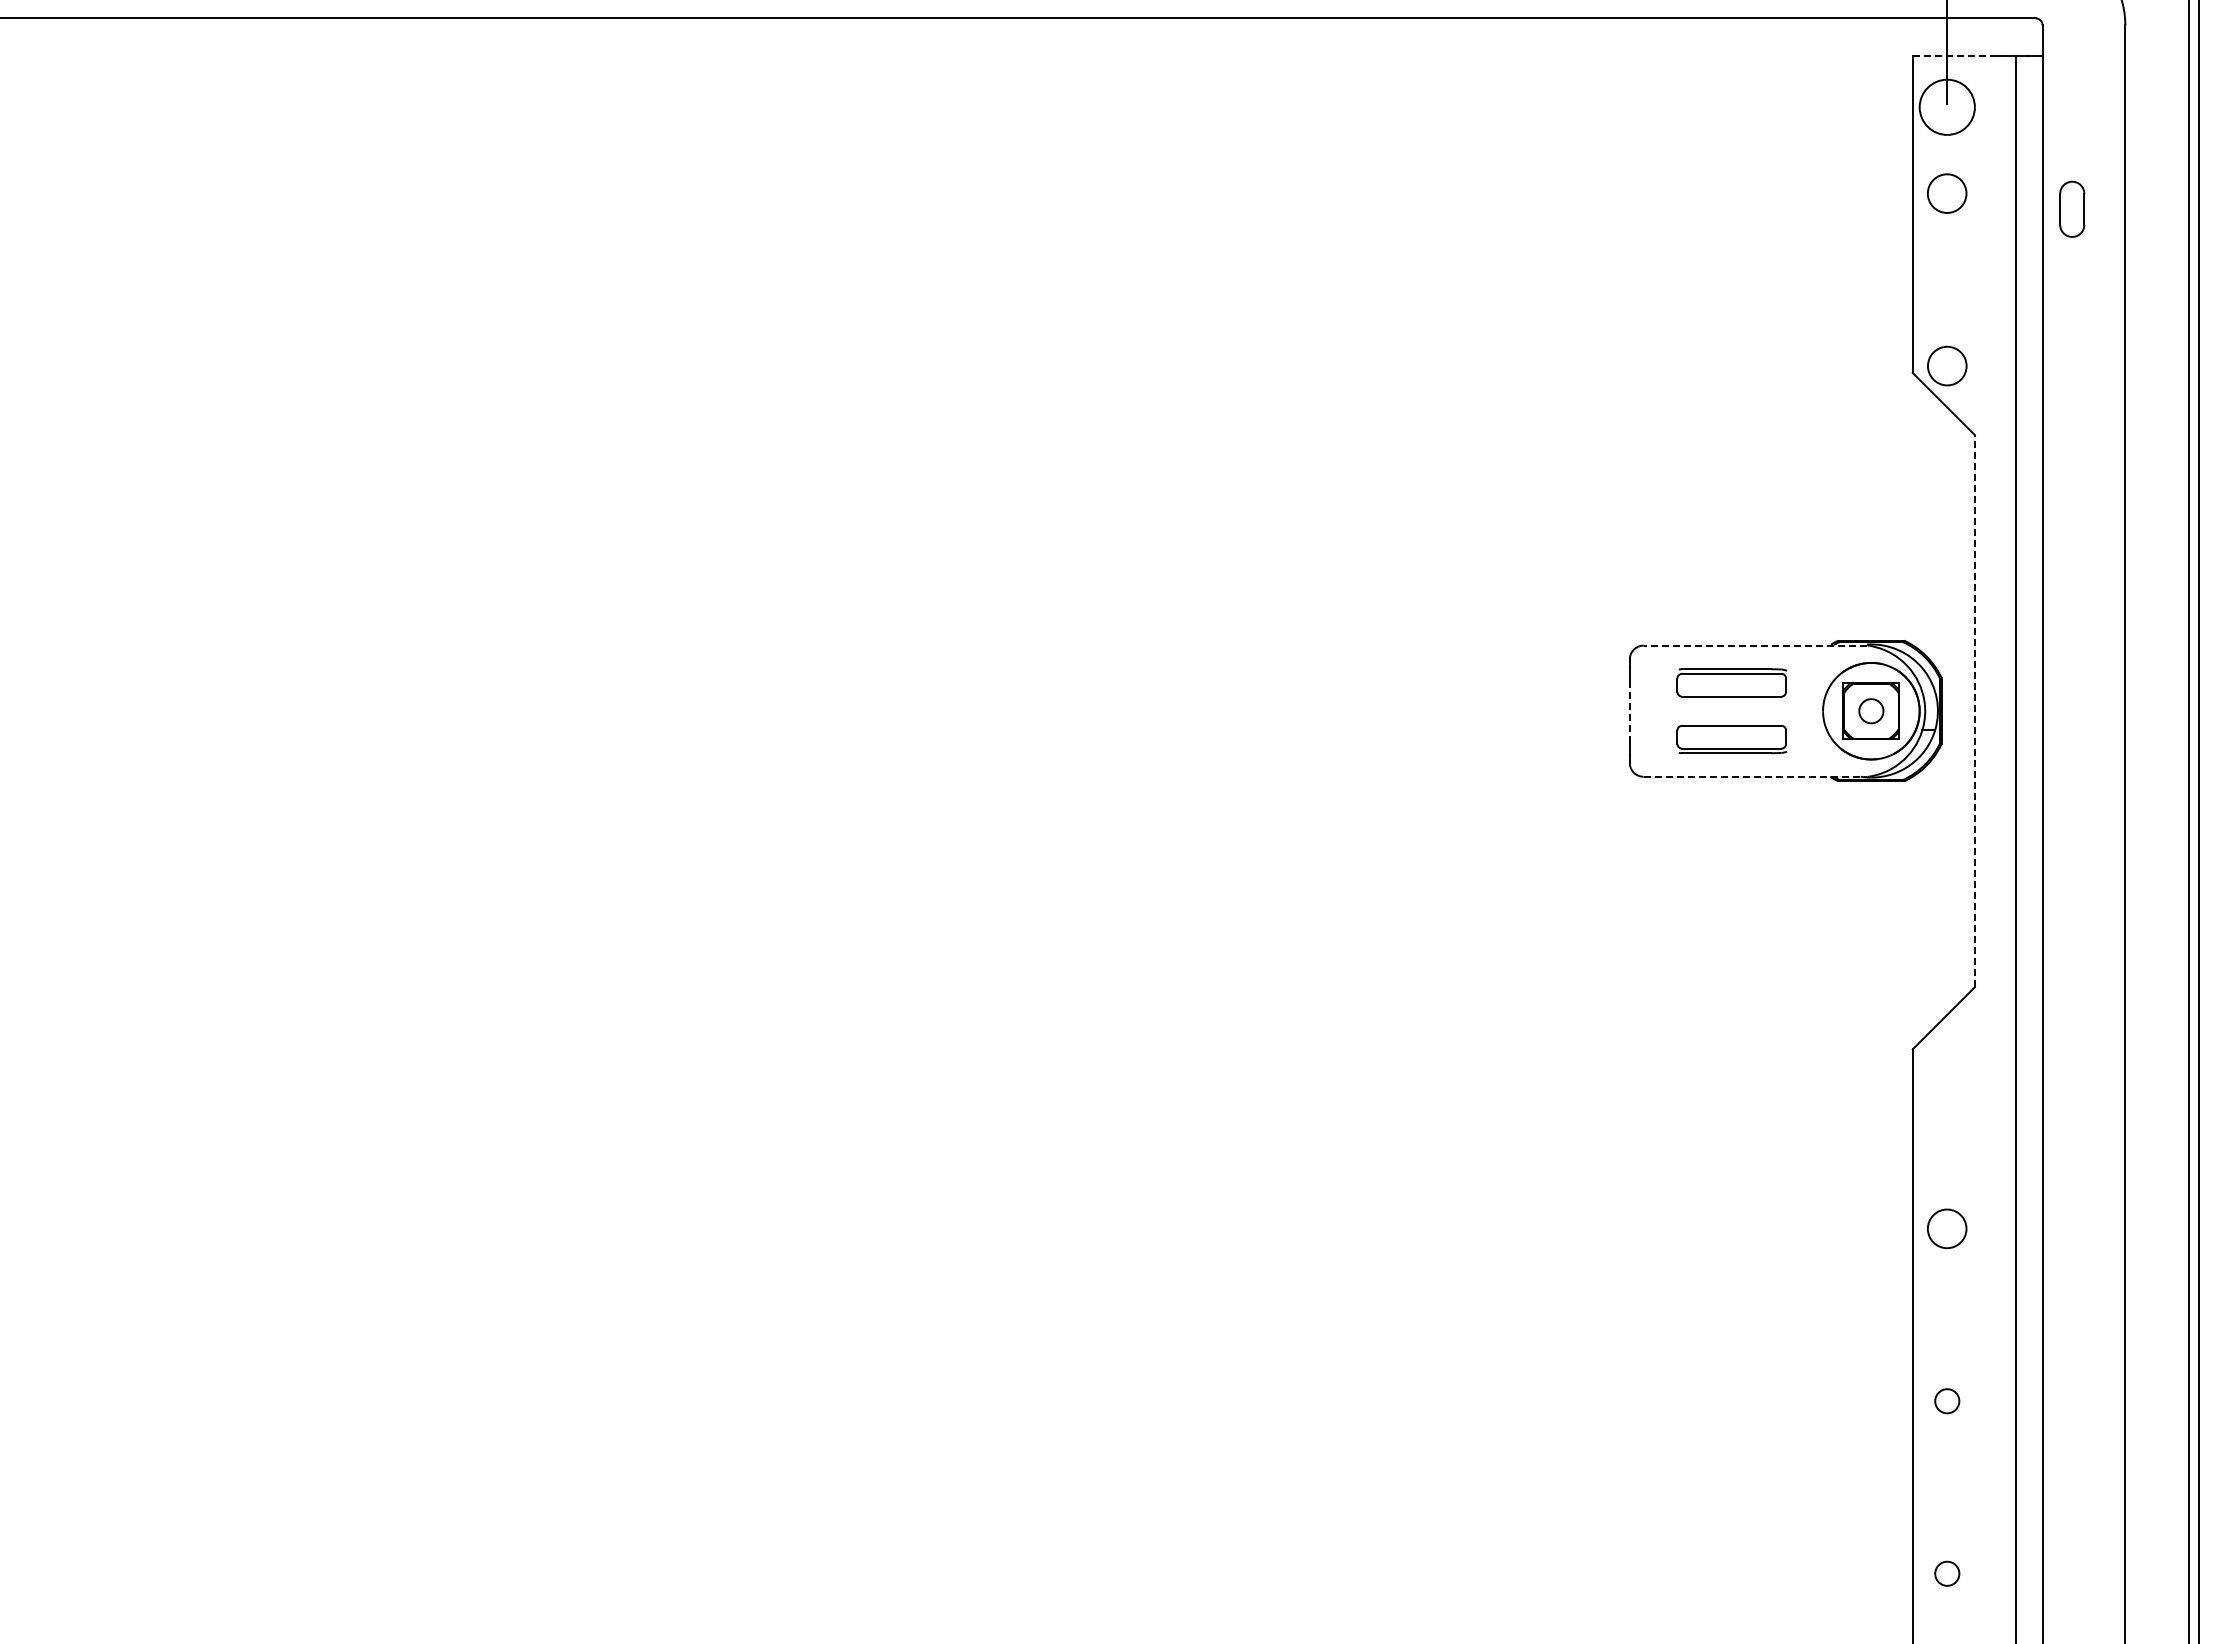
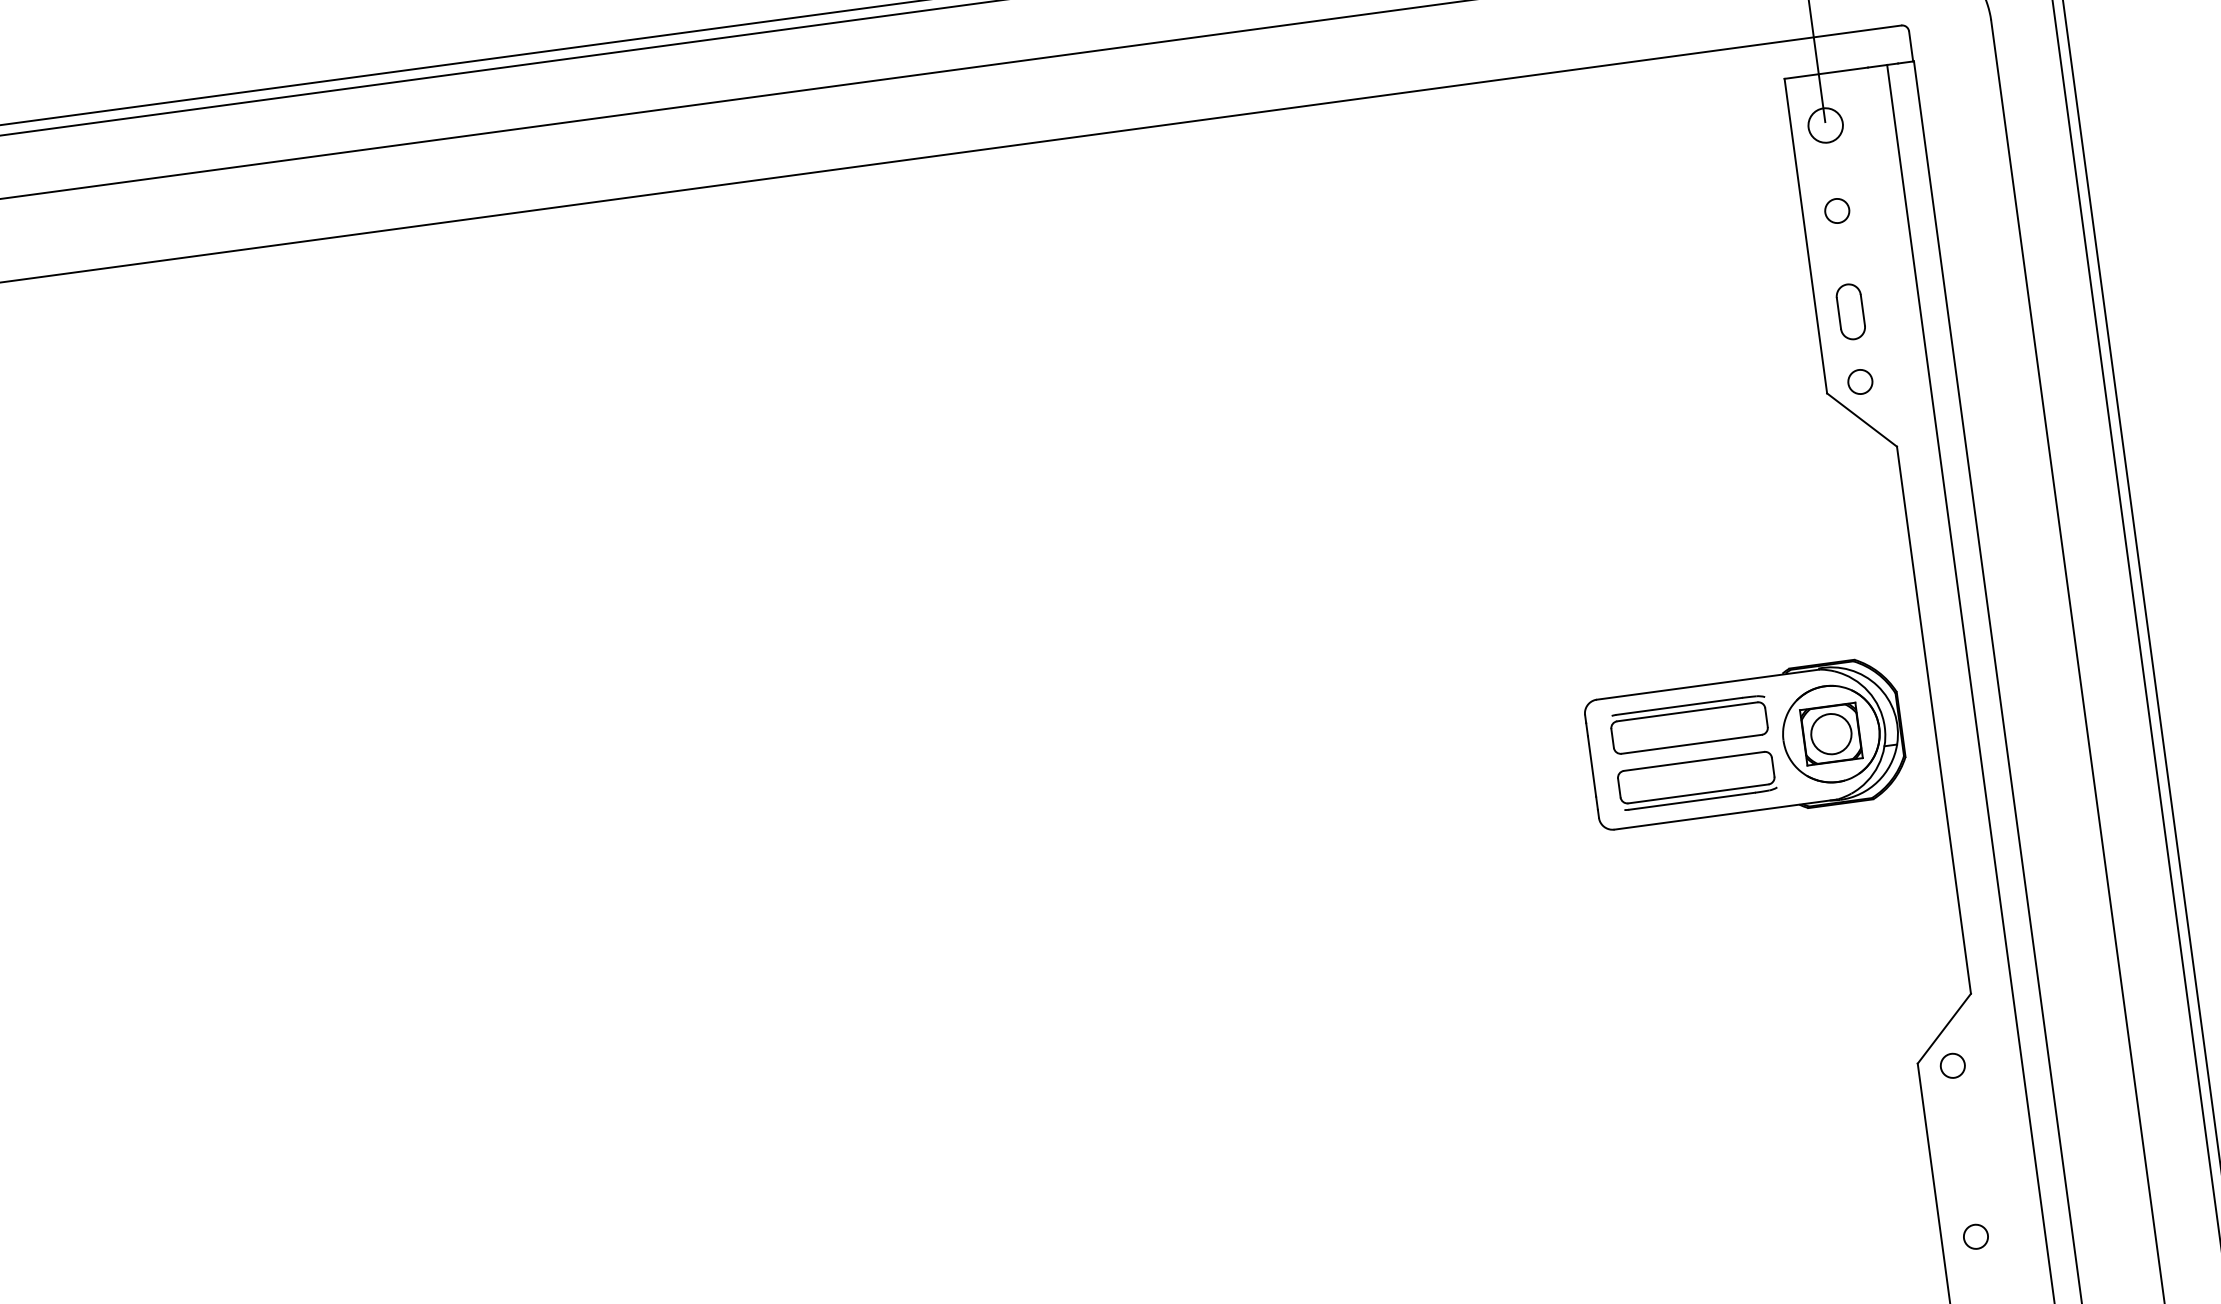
line: (1954, 55) -> (1825, 73), dashed -> solid
circle: (1947, 107) -> (1825, 125), size x0.62
circle: (1947, 193) -> (1837, 210), size x0.62
part: (2072, 208) -> (1851, 310), moved
circle: (1947, 366) -> (1860, 382), size x0.62
line: (1755, 645) -> (1707, 684), dashed -> solid
part: (1731, 682) -> (1688, 724), size x1.43
line: (1974, 710) -> (1933, 719), dashed -> solid
line: (1629, 711) -> (1591, 766), dashed -> solid
circle: (1871, 711) -> (1831, 734), size x1.67
part: (1731, 739) -> (1696, 780), size x1.43
line: (1755, 776) -> (1725, 814), dashed -> solid
circle: (1947, 1056) -> (1953, 1066), added
circle: (1947, 1228) -> (1976, 1236), size x0.62

